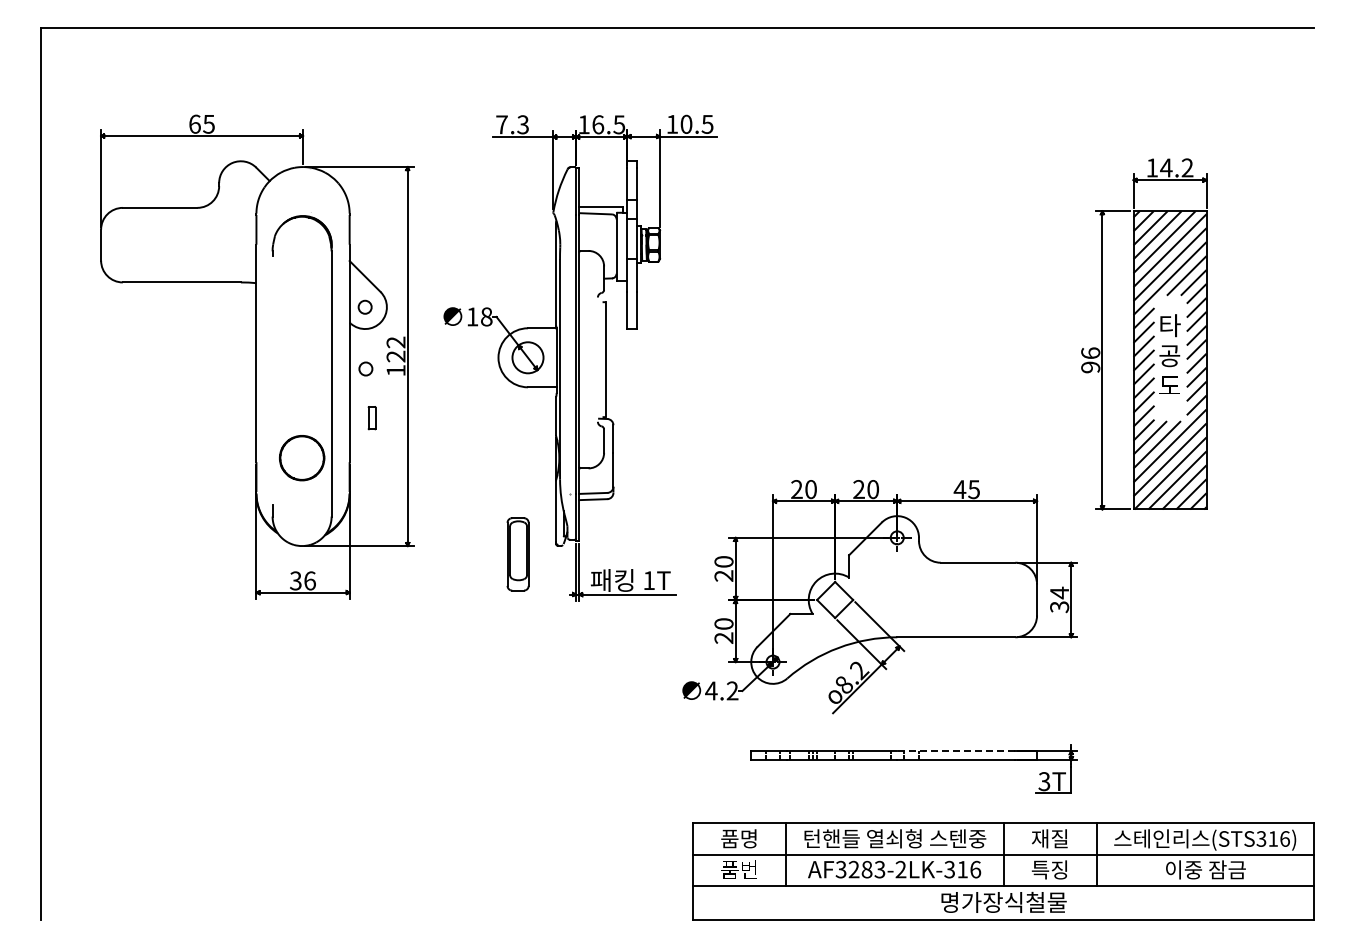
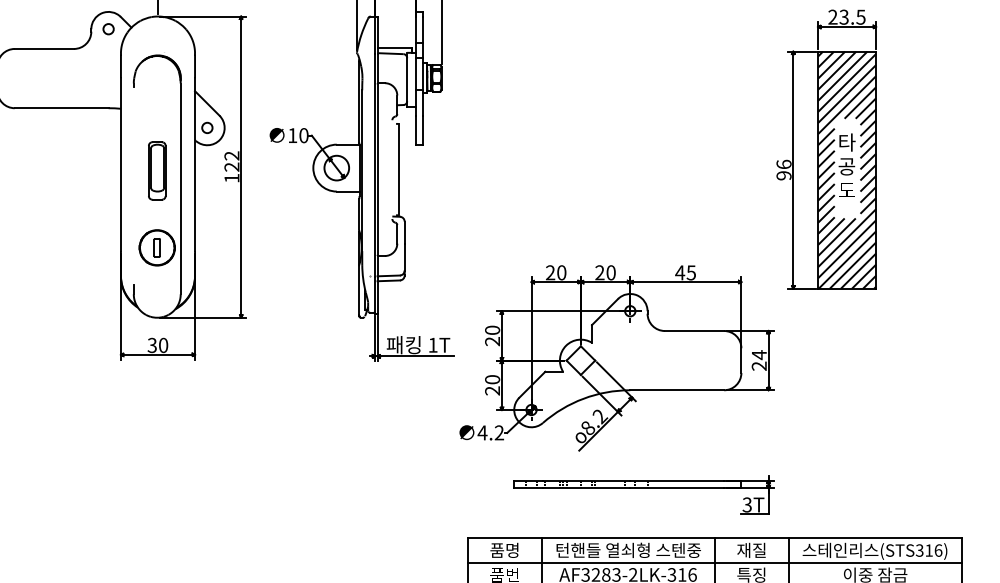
text: (1169, 167) -> (846, 16), 14.2 -> 23.5
text: (486, 317) -> (303, 136), 18 -> 10
circle: (365, 368) -> (108, 28), moved
part: (371, 418) -> (156, 248), moved
part: (517, 554) -> (156, 171), moved
text: (309, 580) -> (163, 345), 36 -> 30
text: (1059, 607) -> (759, 366), 34 -> 24
line: (955, 751) -> (676, 481), dashed -> solid

